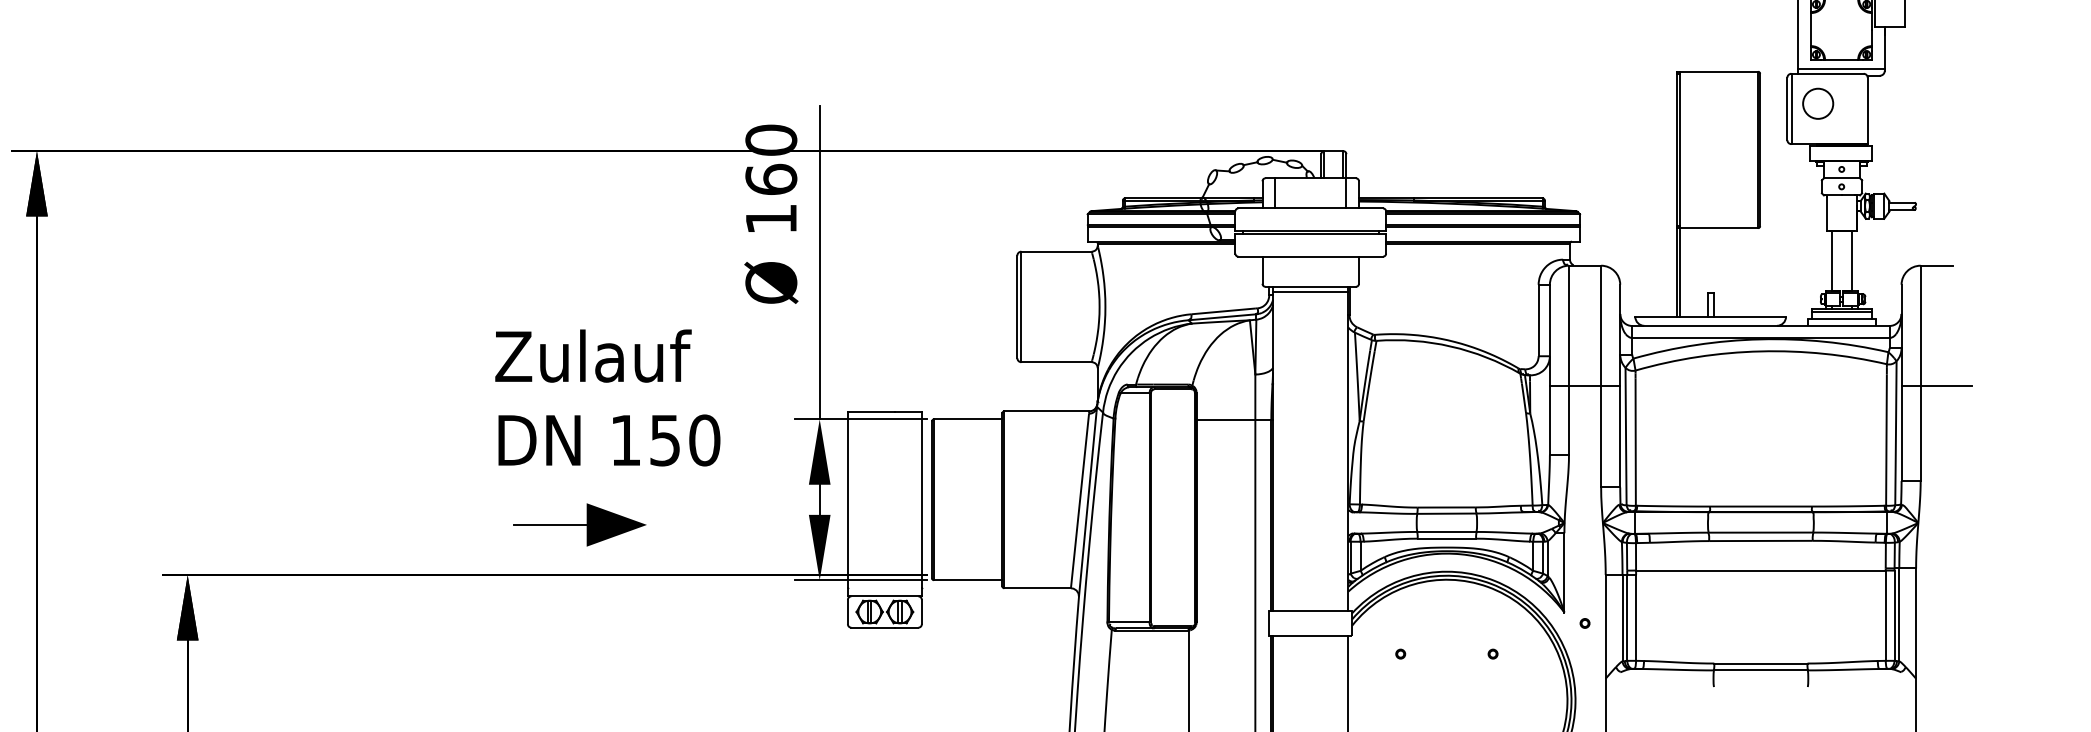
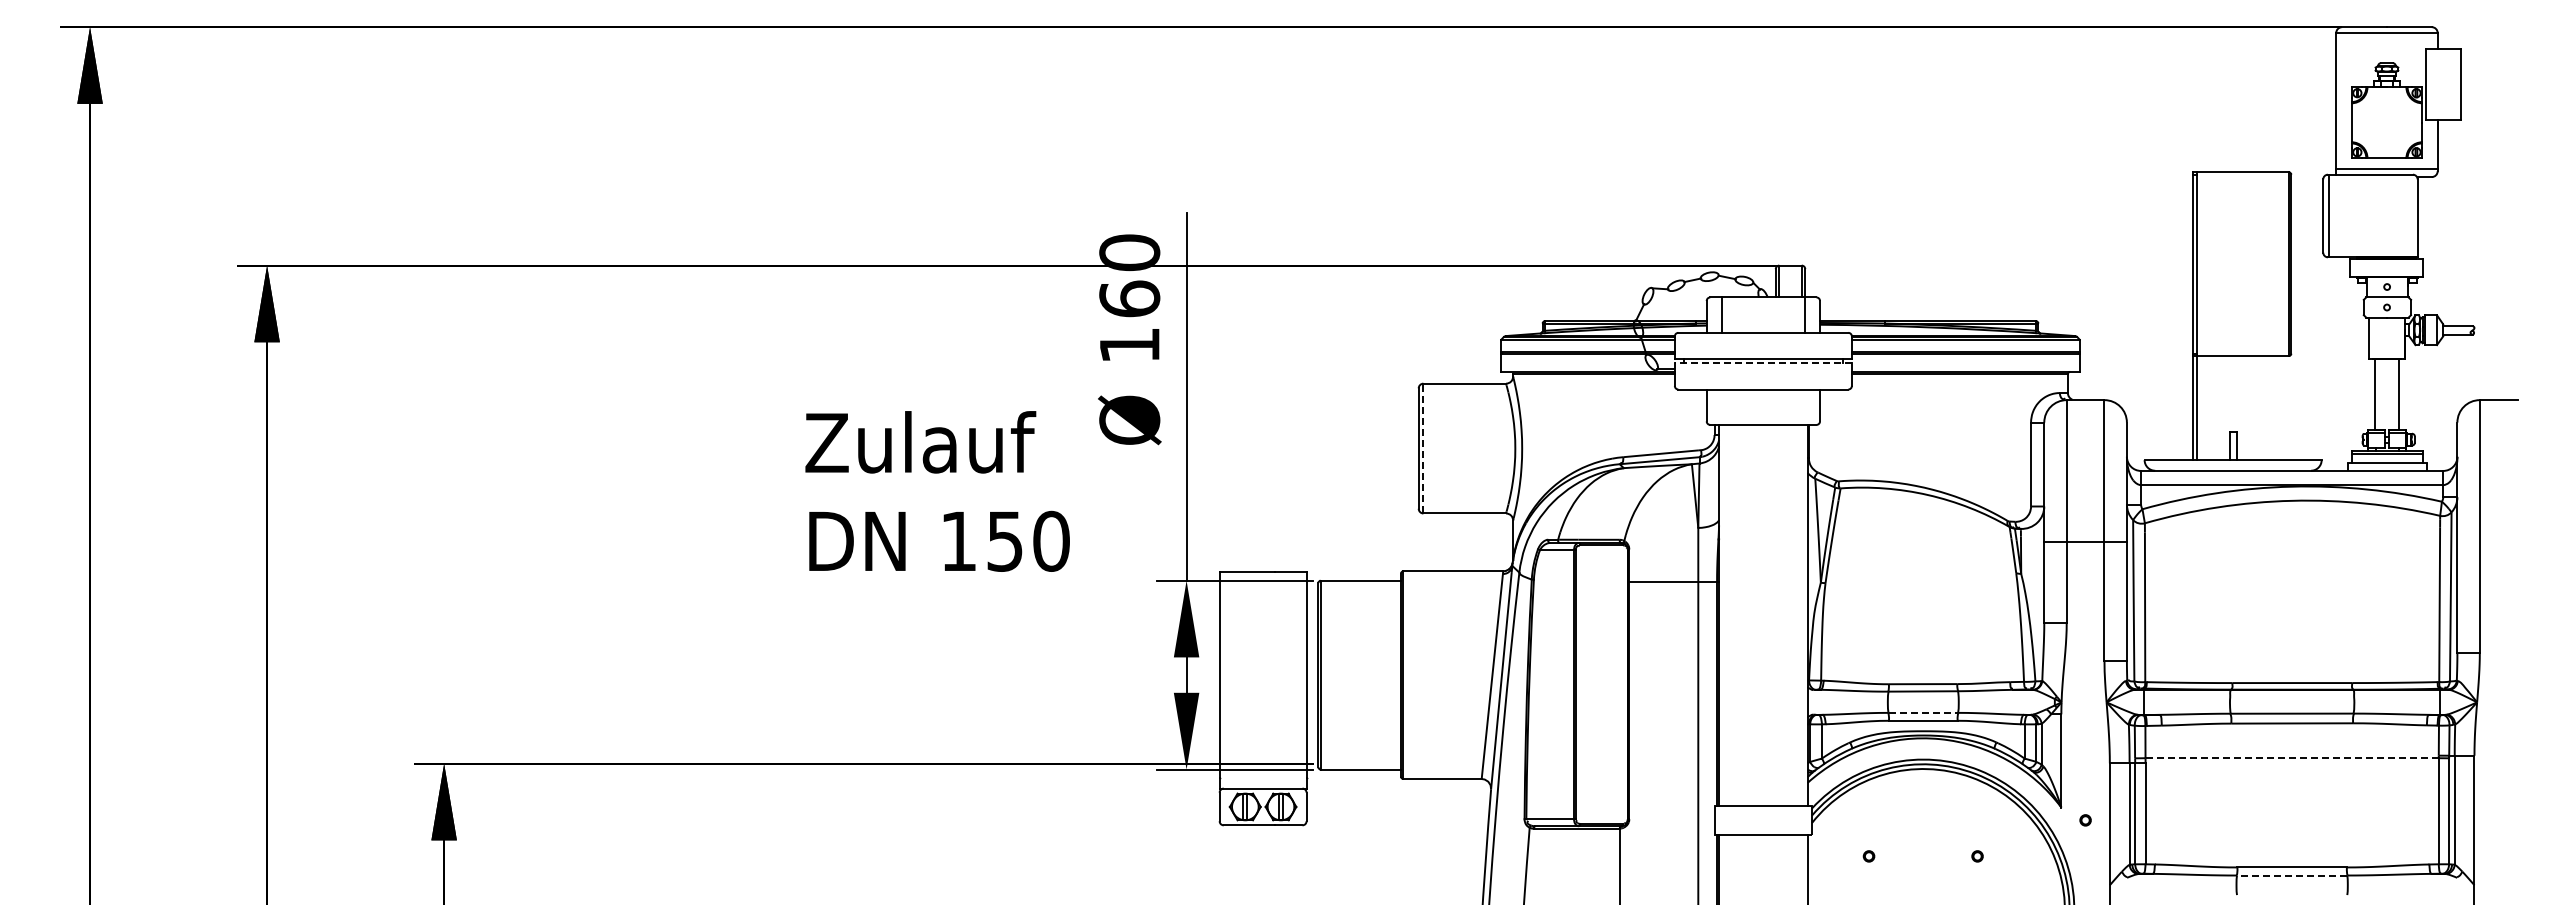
circle: (1817, 103) -> (2358, 209), removed
line: (1310, 234) -> (1763, 363), solid -> dashed
line: (1310, 291) -> (1763, 430), removed
line: (1021, 306) -> (1423, 448), solid -> dashed
line: (1936, 386) -> (2498, 541), removed
text: (607, 397) -> (937, 491), moved
part: (579, 524) -> (904, 704), removed
line: (1447, 531) -> (1923, 712), solid -> dashed
line: (1761, 570) -> (2292, 758), solid -> dashed
line: (1760, 670) -> (2291, 875), solid -> dashed

